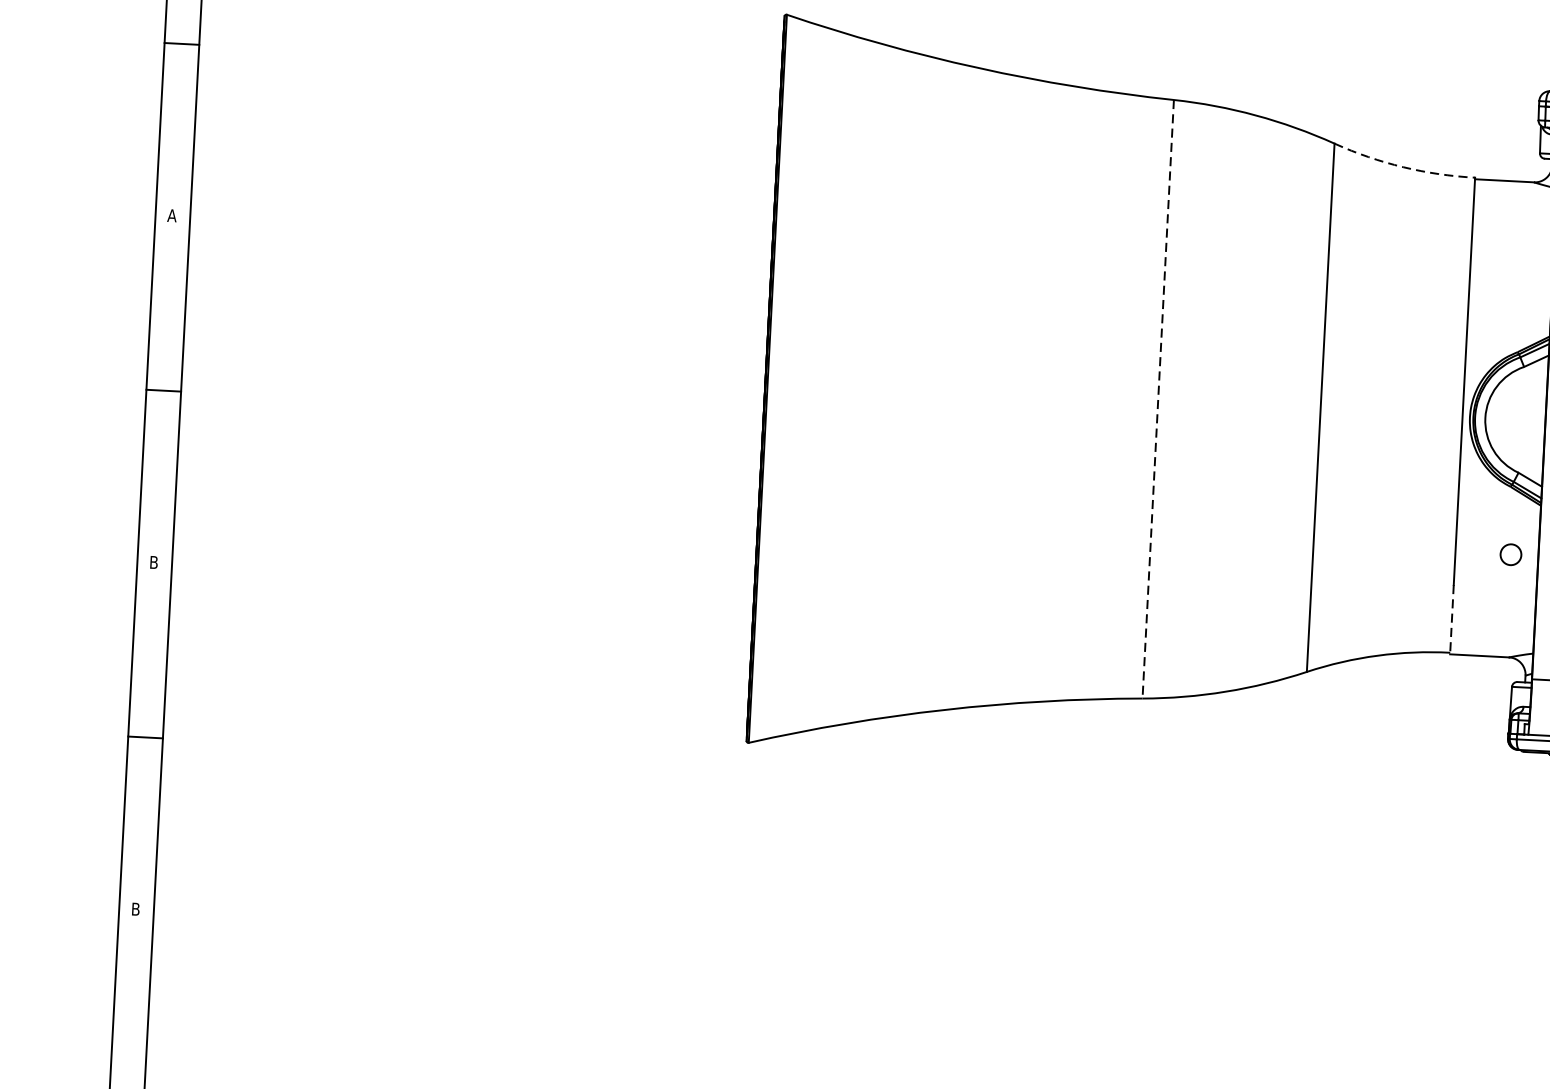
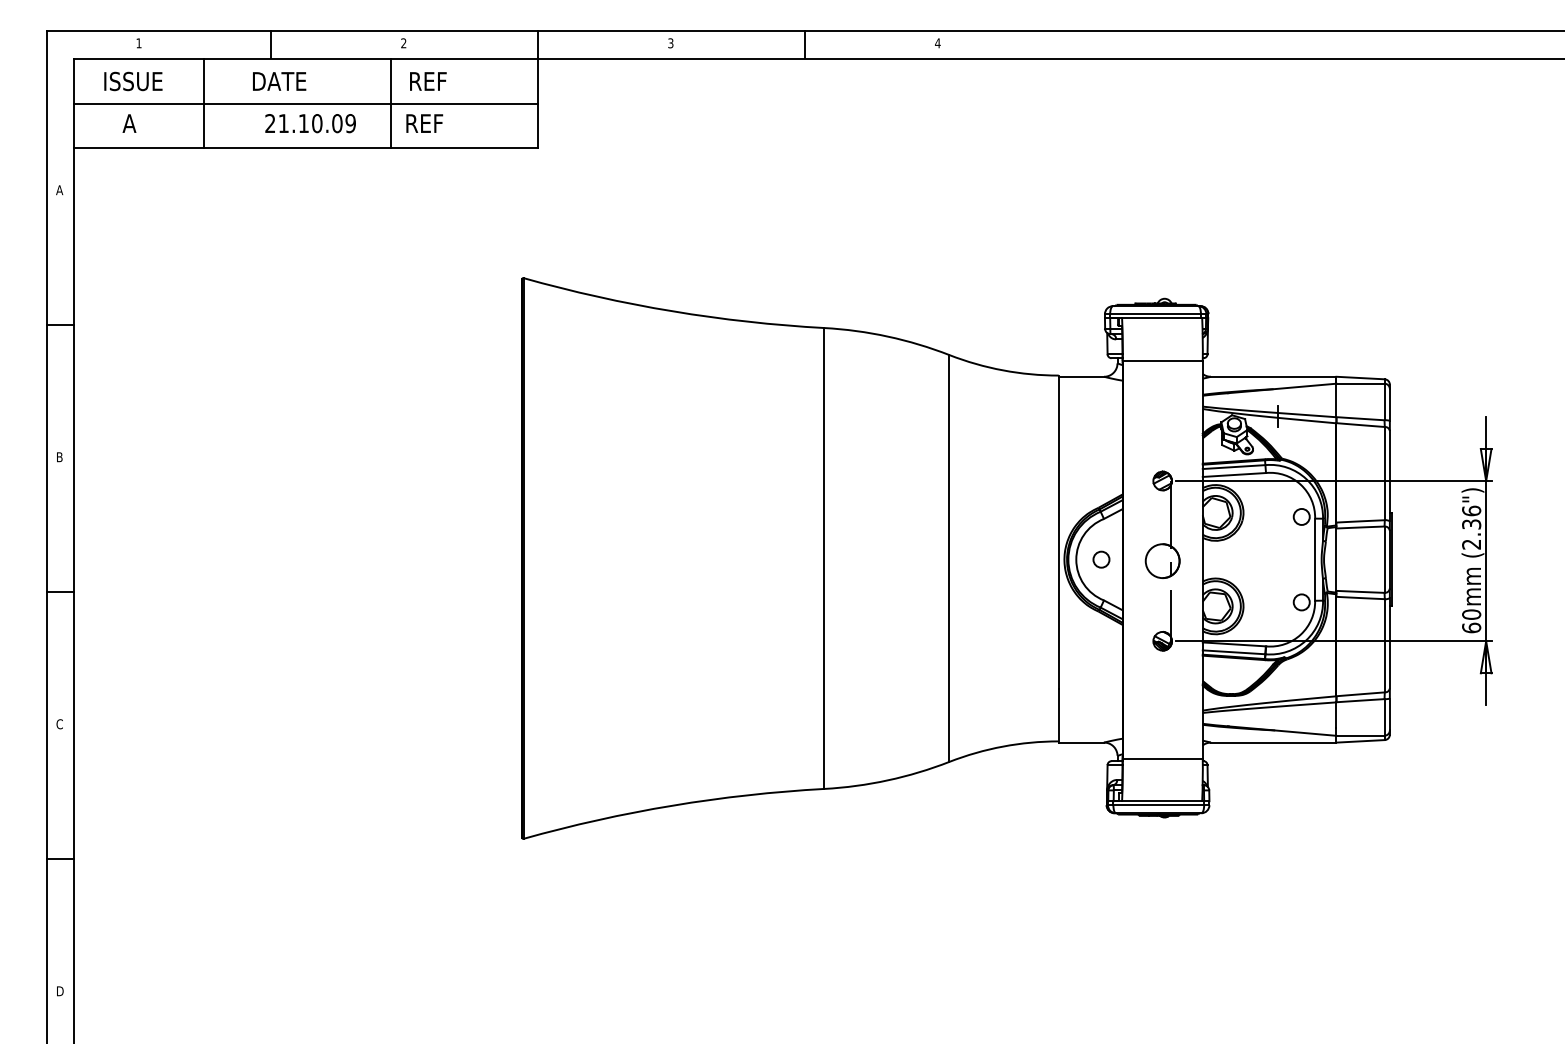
arc: (1403, 167) -> (1003, 370), dashed -> solid
text: (171, 216) -> (59, 457), A -> B
line: (1158, 399) -> (824, 558), dashed -> solid
circle: (1511, 554) -> (1101, 559), moved
text: (153, 562) -> (59, 724), B -> C
line: (1451, 619) -> (1058, 715), dashed -> solid
text: (136, 909) -> (60, 991), B -> D

